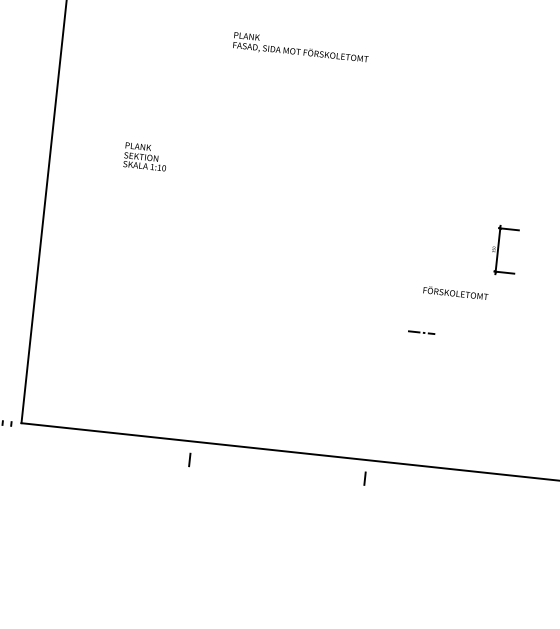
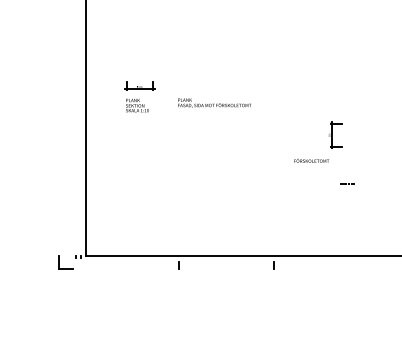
text: (301, 46) -> (214, 102), moved
part: (153, 120) -> (139, 85), added
line: (419, 331) -> (346, 183), moved

